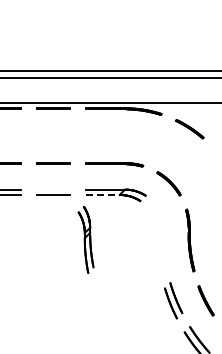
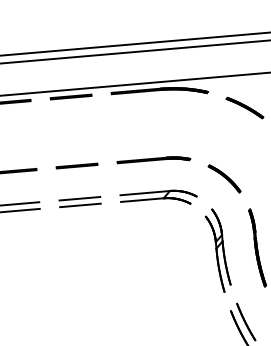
line: (53, 189) -> (79, 198), added
line: (102, 194) -> (142, 199), dashed -> solid
part: (85, 239) -> (217, 250), moved

